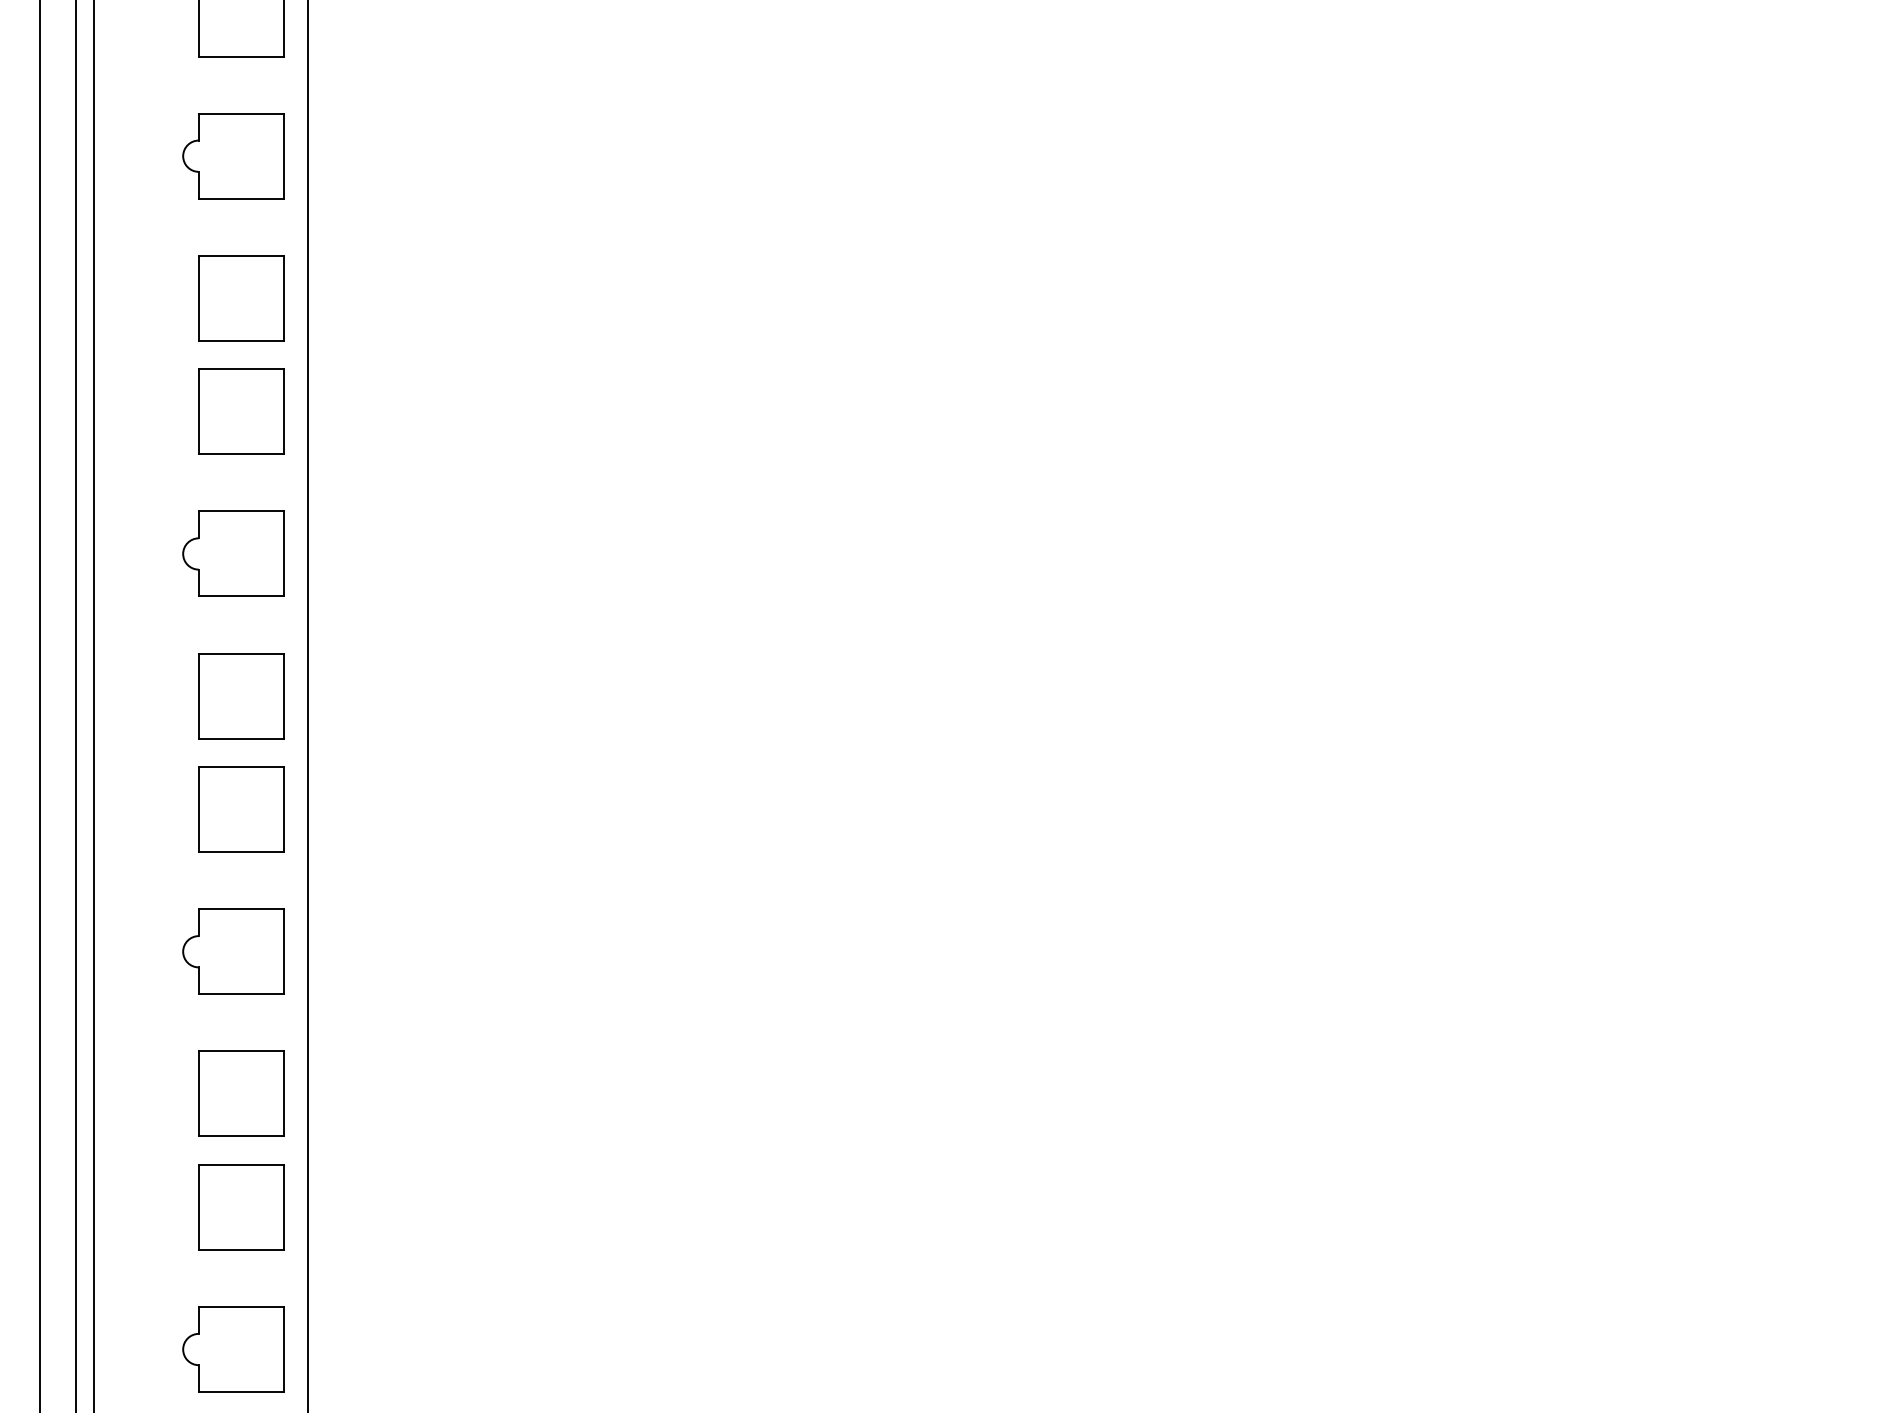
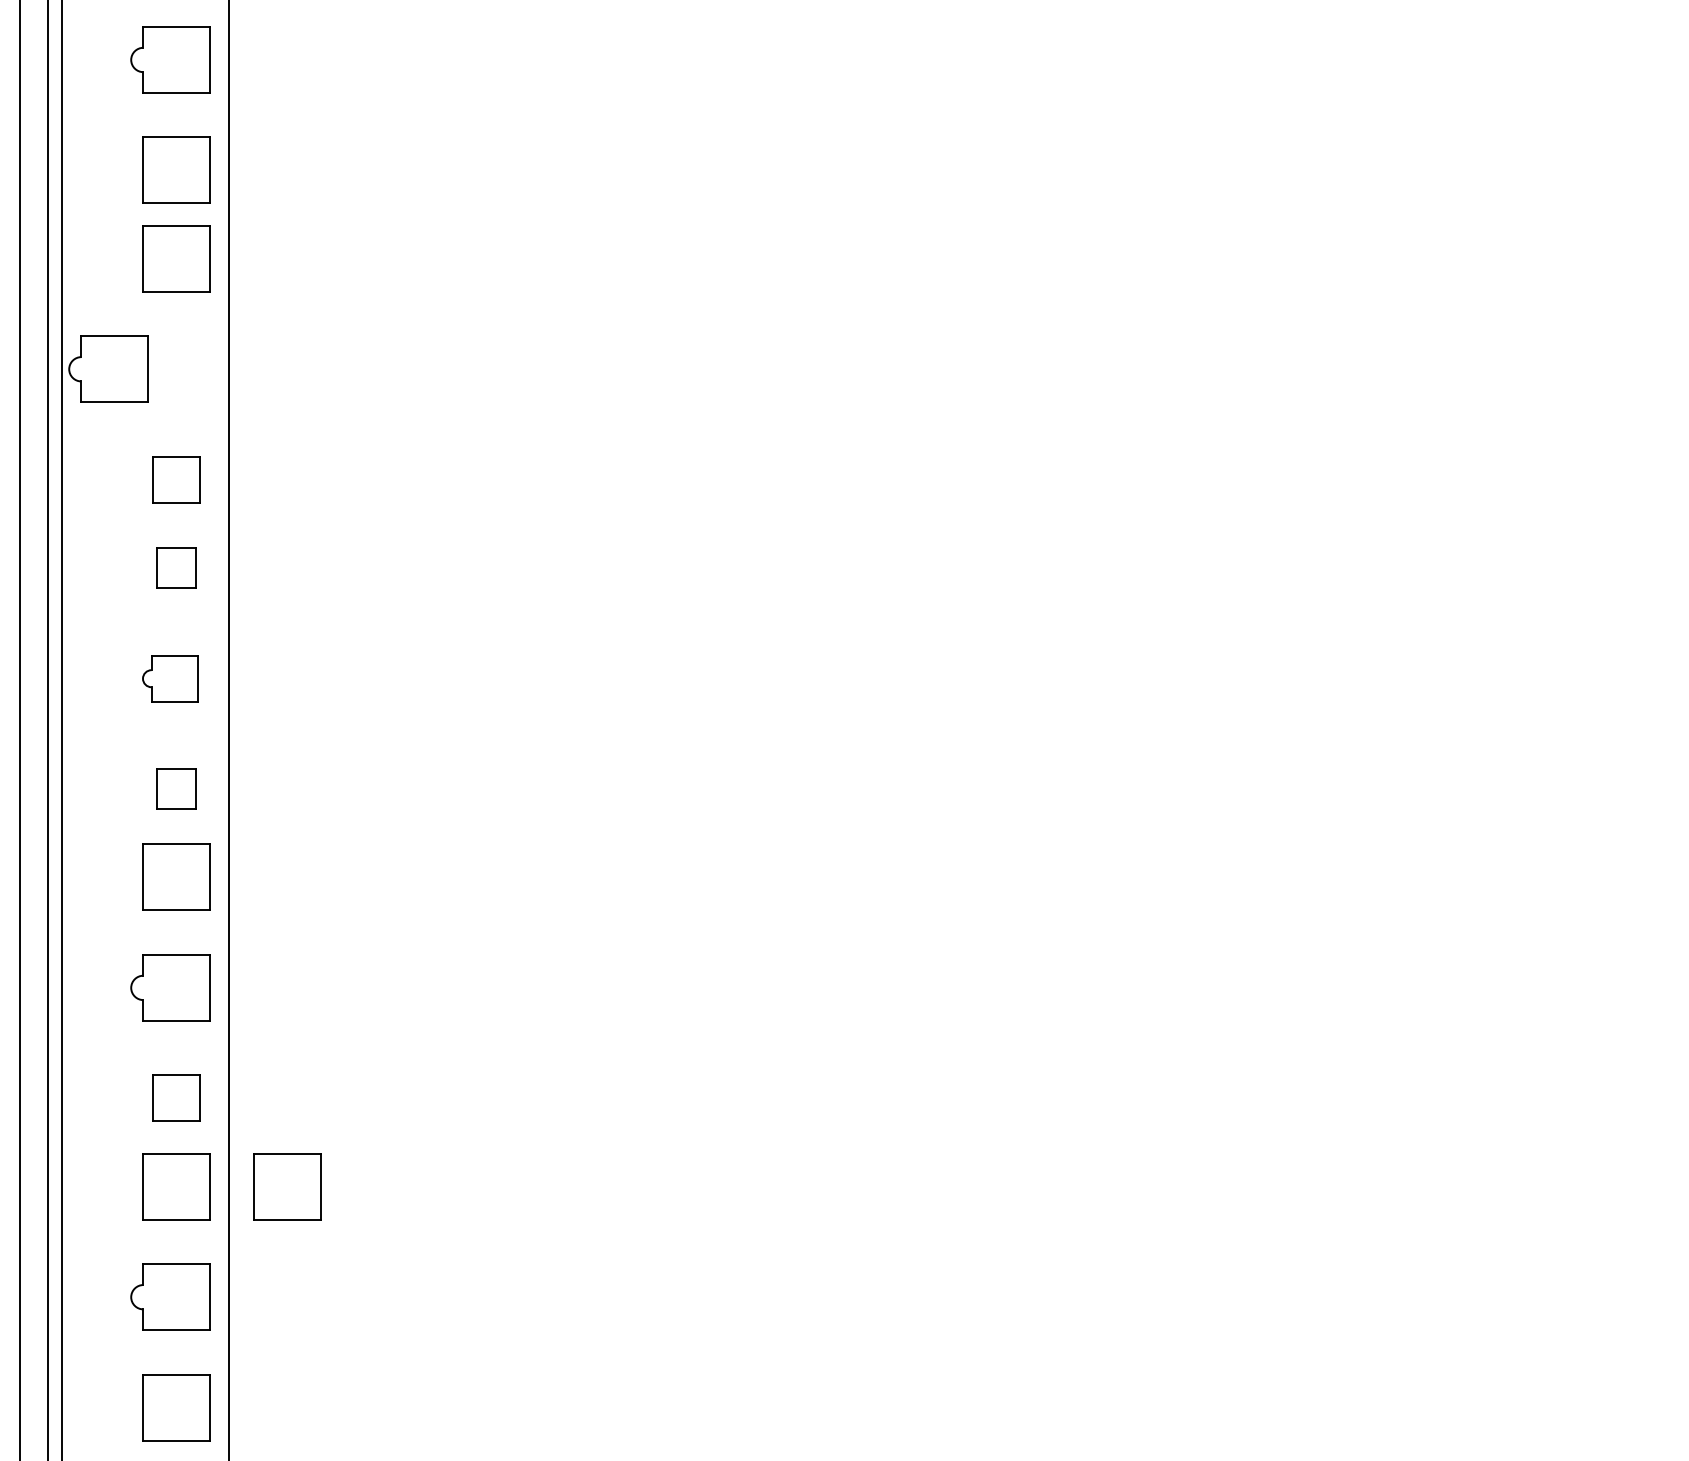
part: (233, 155) -> (108, 368), moved
part: (241, 297) -> (176, 479), size x0.7
part: (241, 411) -> (176, 567), size x0.6
part: (233, 553) -> (170, 678), size x0.7
part: (241, 695) -> (176, 788), size x0.6
part: (241, 1092) -> (176, 1097), size x0.7
part: (384, 1207) -> (287, 1186), added

